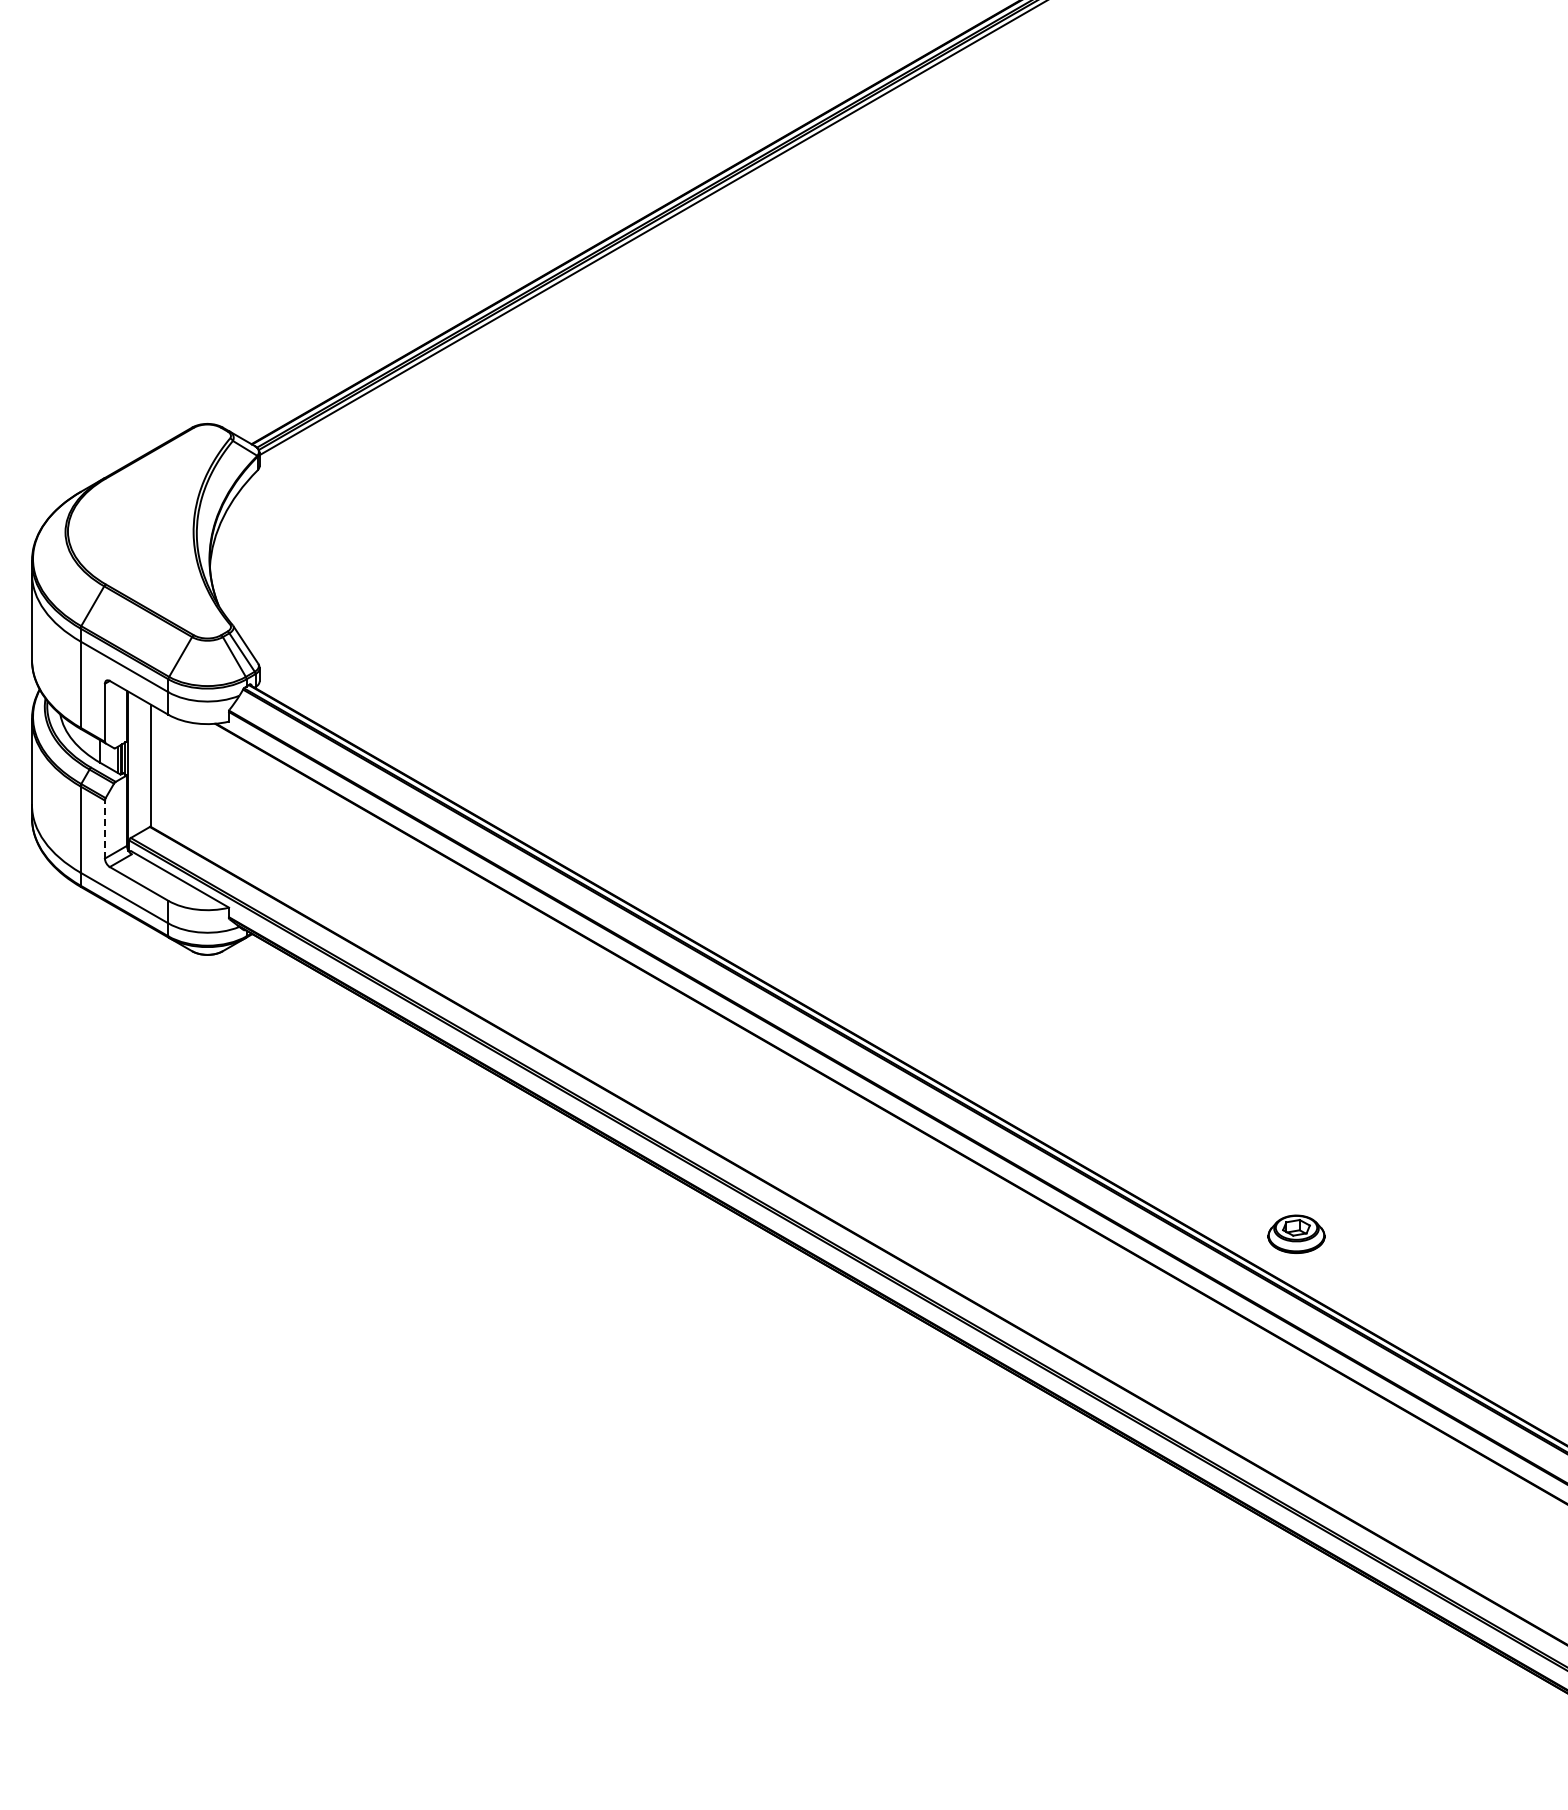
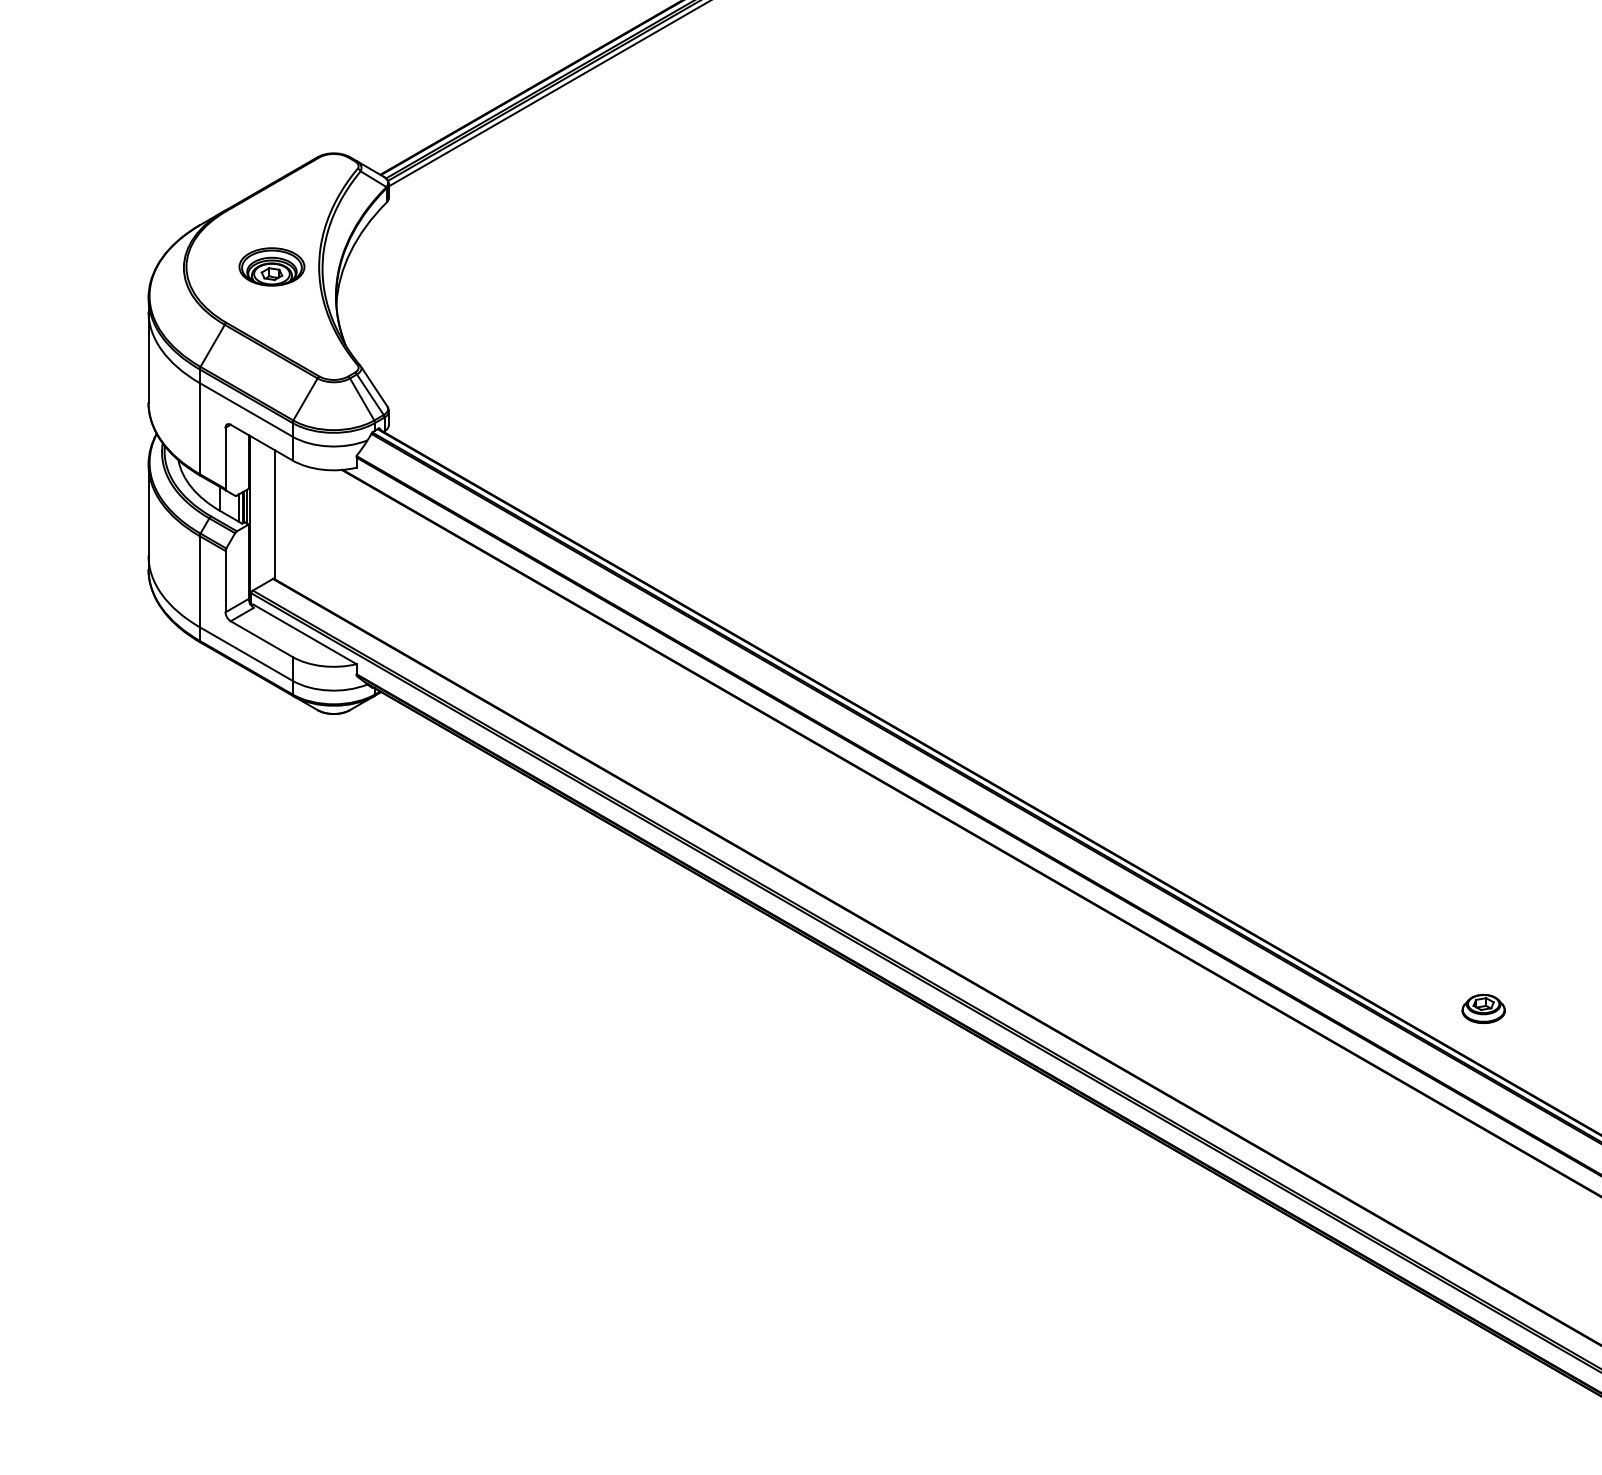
part: (148, 531) -> (271, 266), added
line: (104, 829) -> (225, 581), dashed -> solid
part: (1296, 1233) -> (1483, 1008), size x0.71

